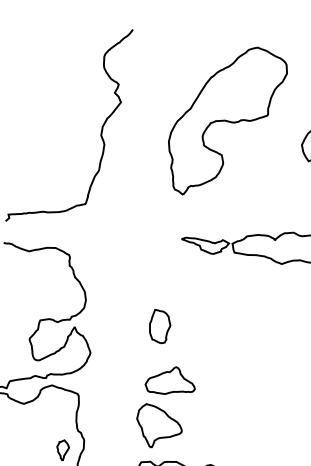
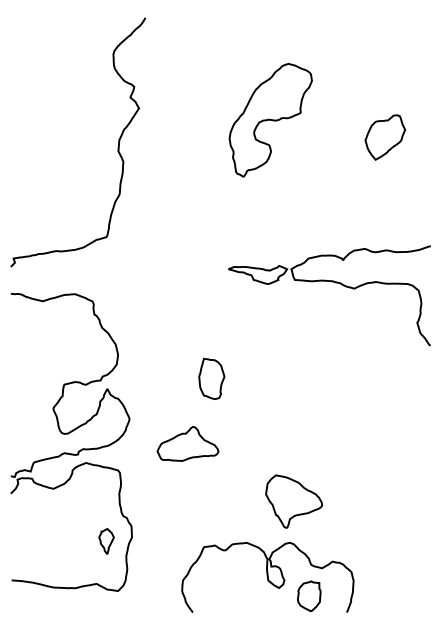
part: (226, 121) -> (270, 120), size x0.6
part: (170, 380) -> (187, 443), moved
part: (159, 426) -> (294, 501), moved

